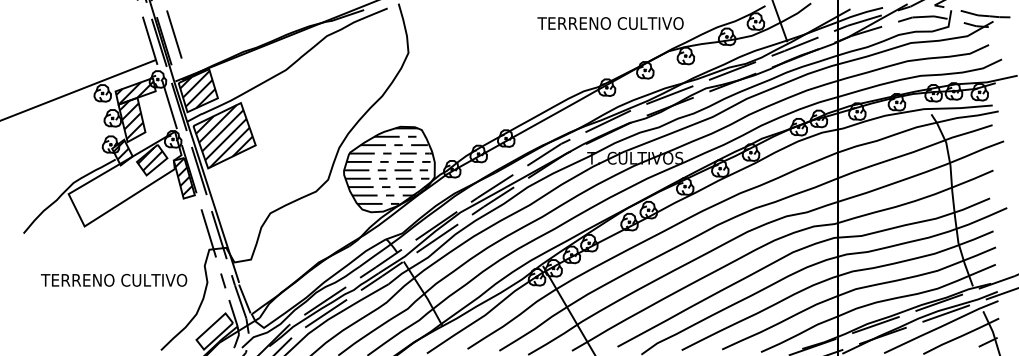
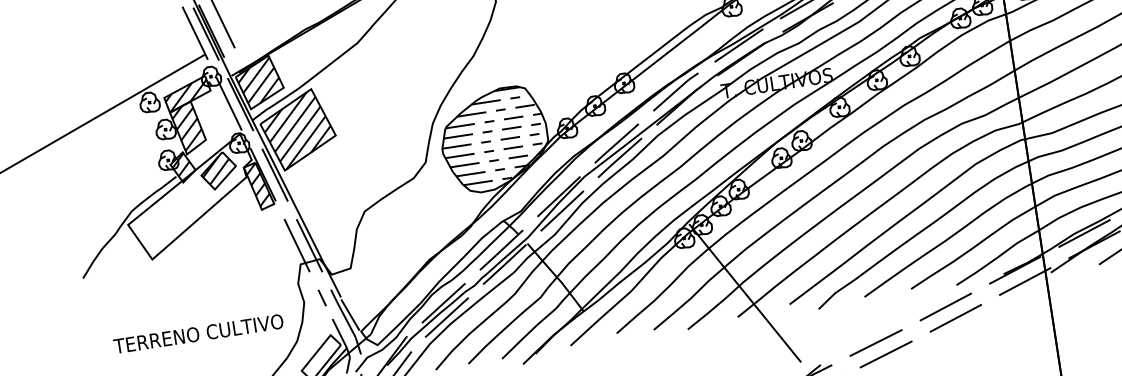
text: (114, 279) -> (198, 332), moved

